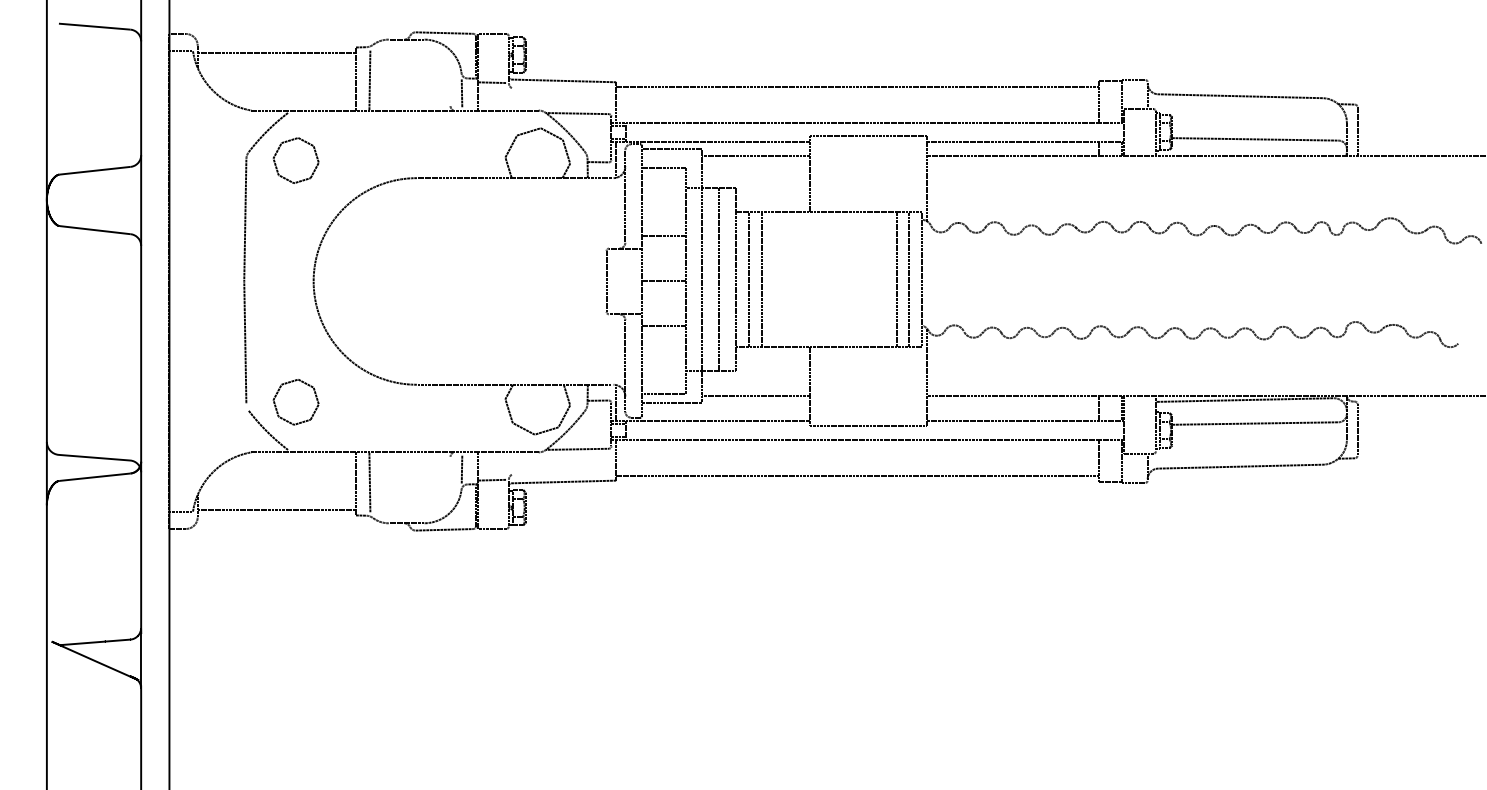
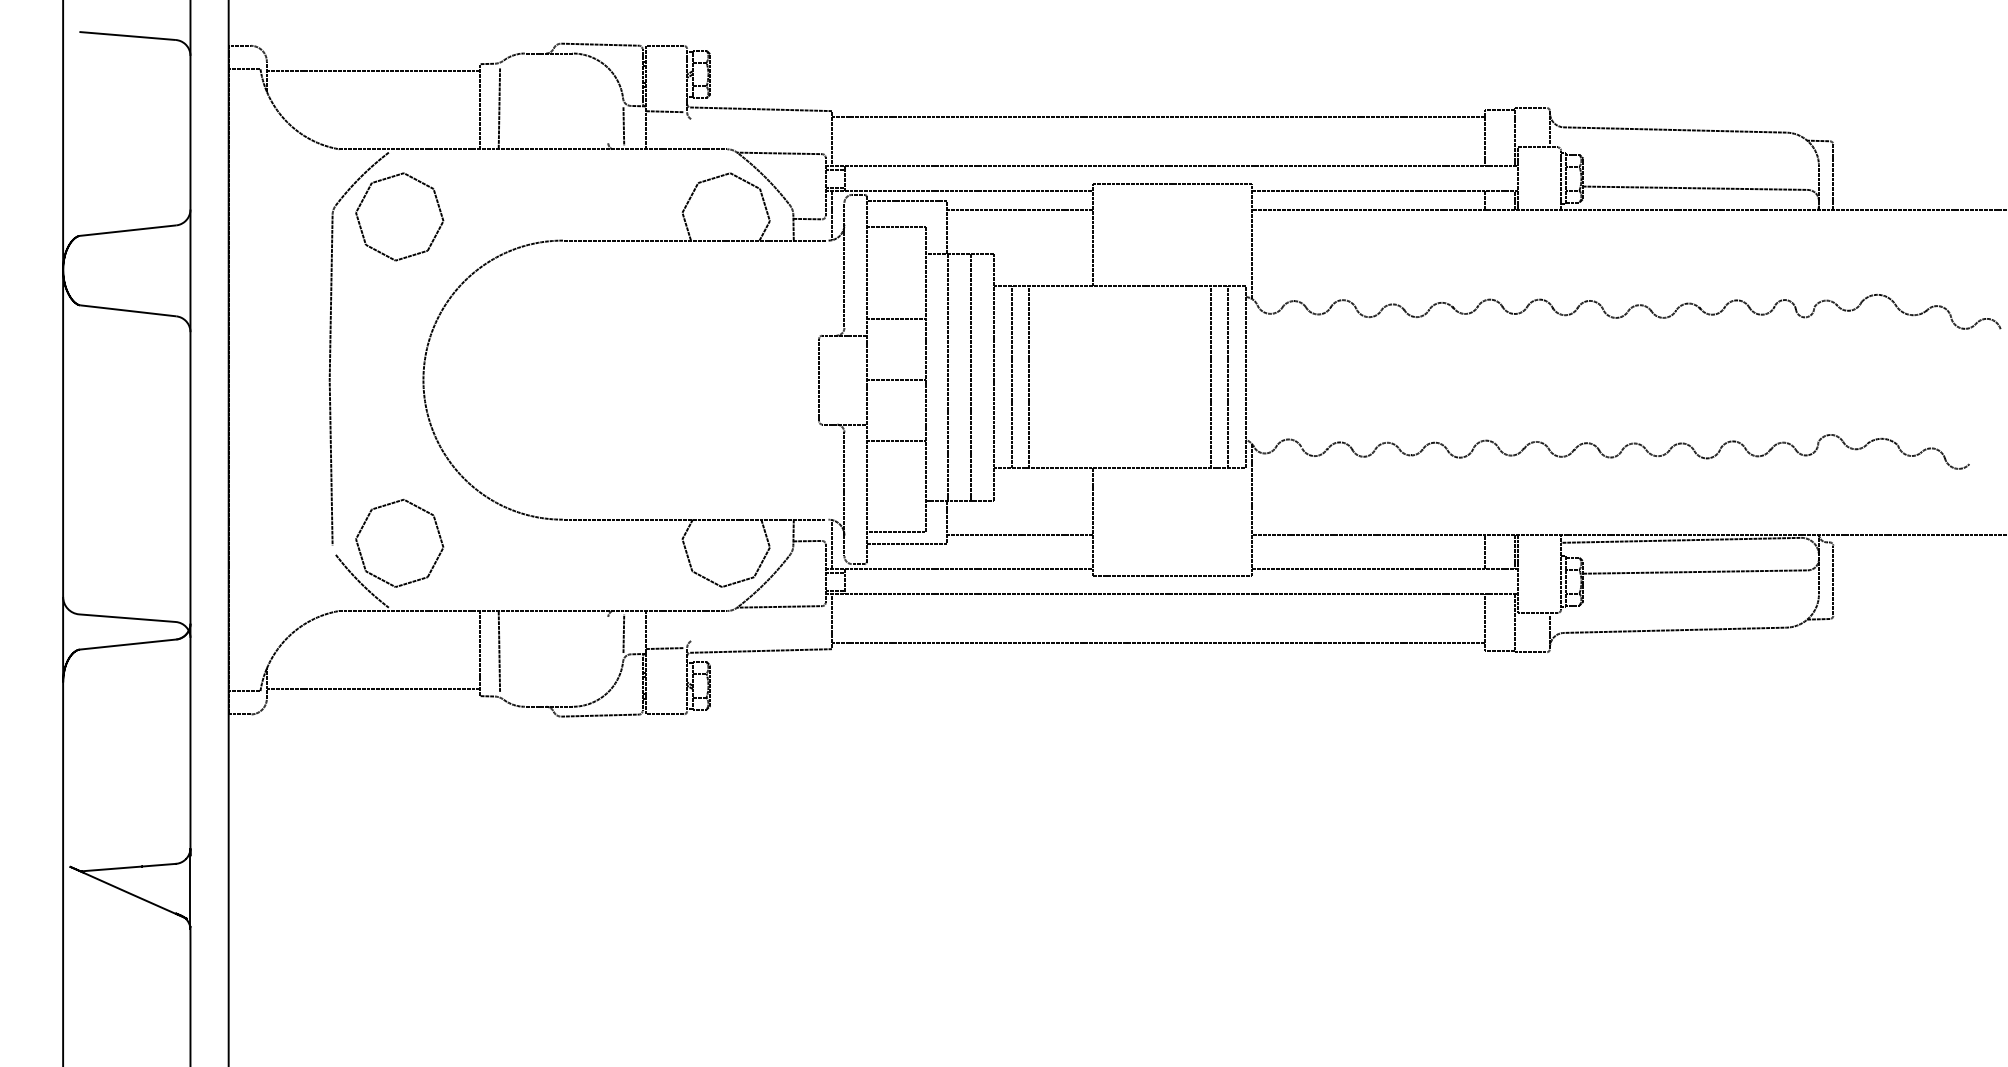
part: (295, 160) -> (399, 216), size x1.43
part: (295, 401) -> (399, 542), size x1.43

